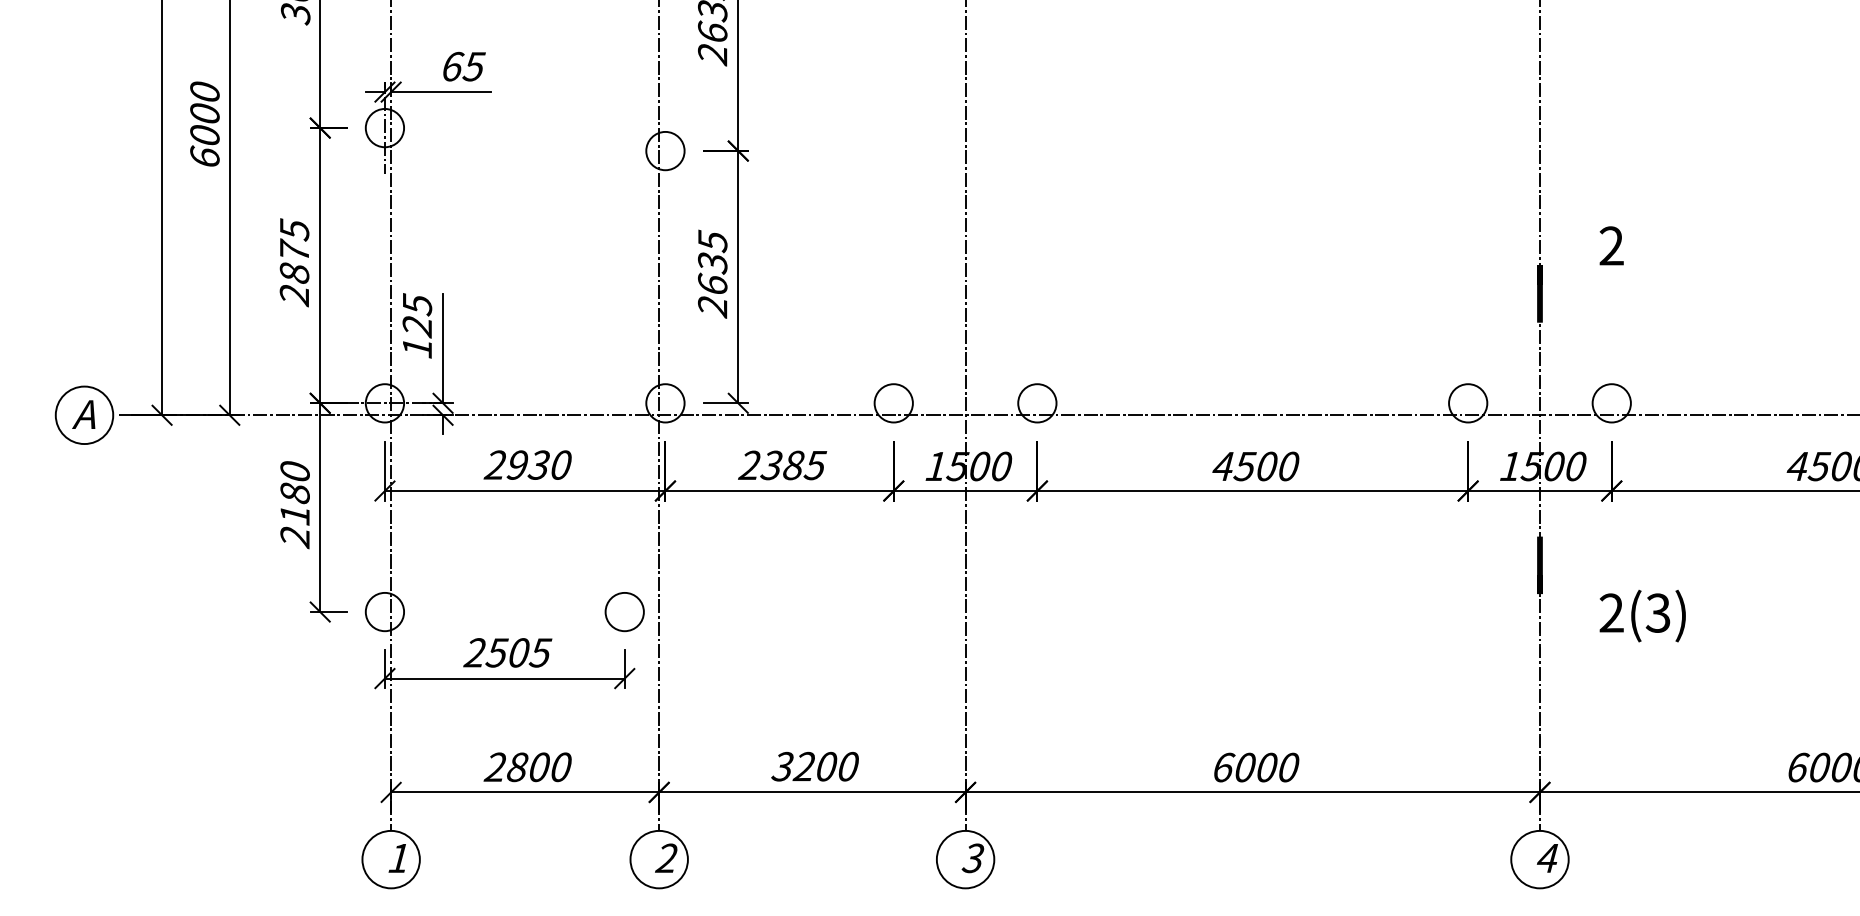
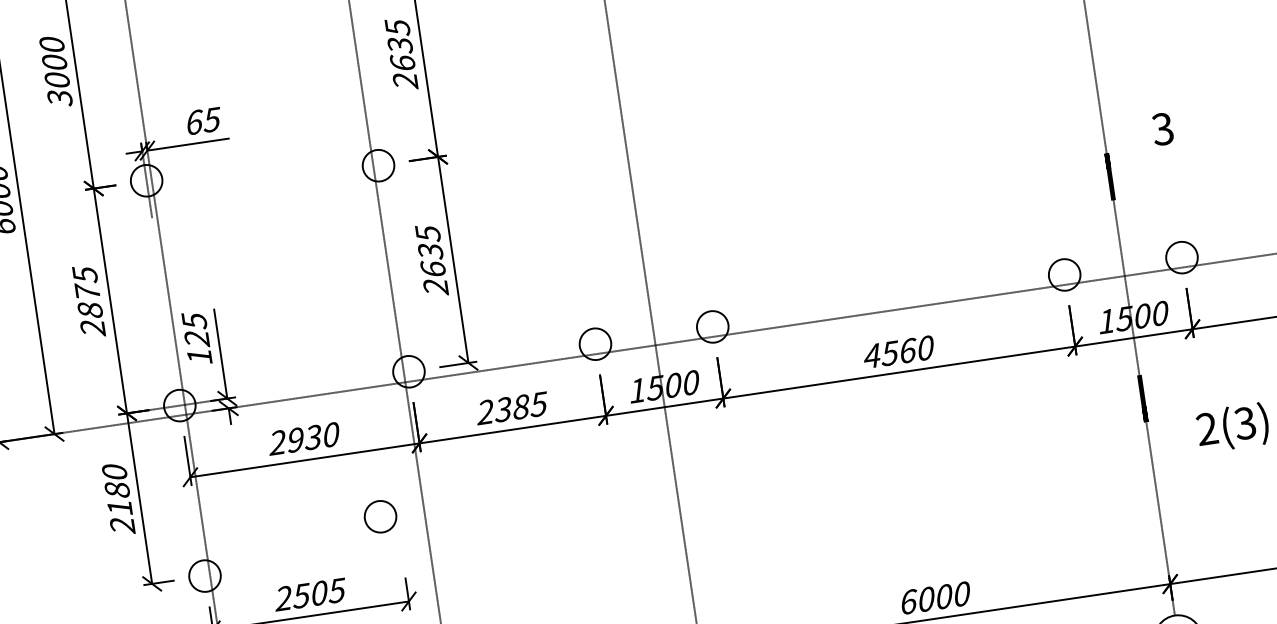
text: (1611, 245) -> (1162, 128), 2 -> 3
text: (1268, 466) -> (909, 350), 4500 -> 4560
circle: (624, 612) -> (380, 517), moved

